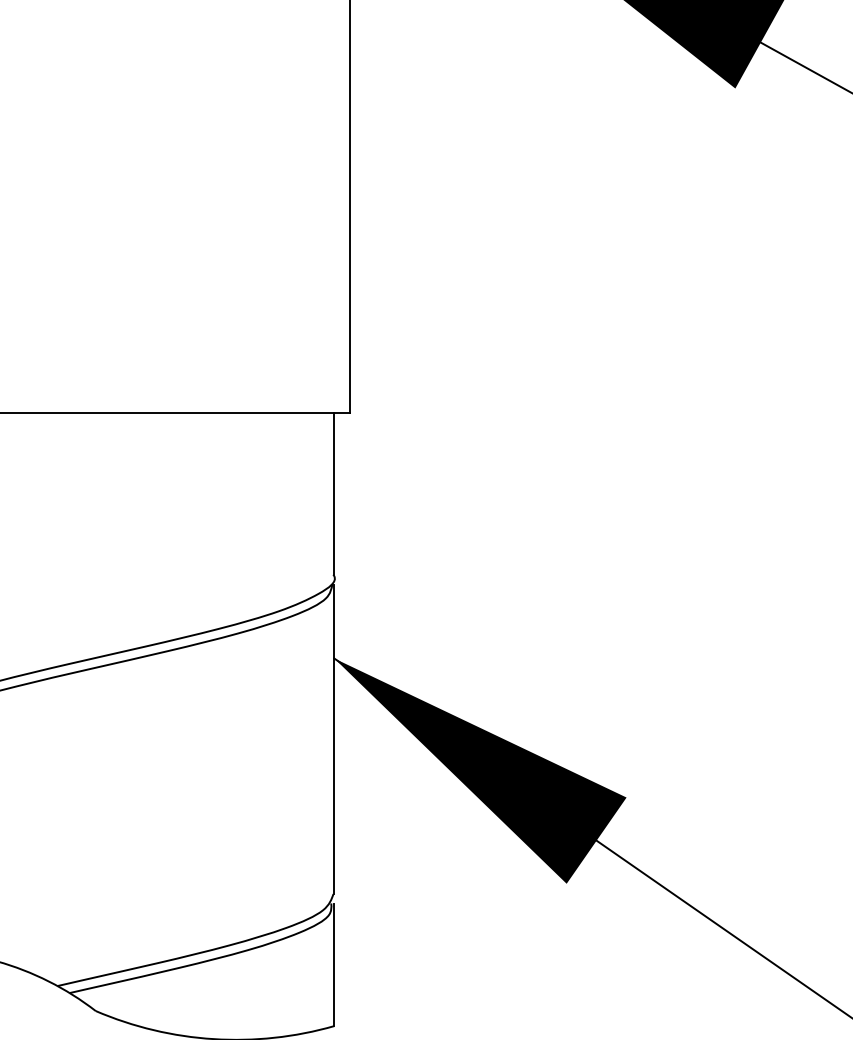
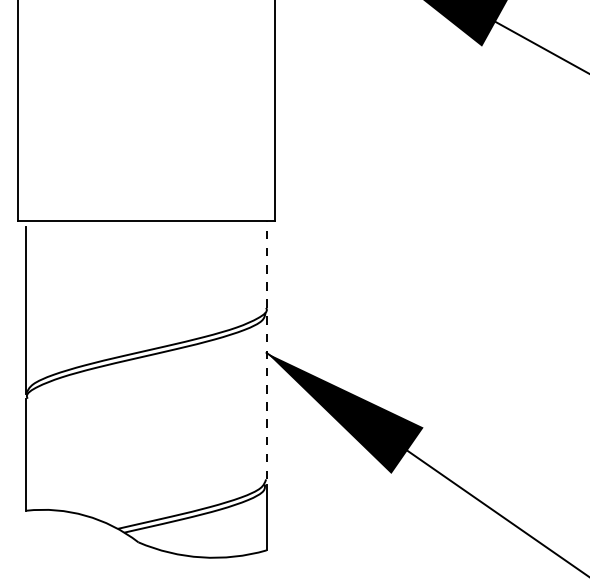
line: (334, 492) -> (266, 263), solid -> dashed
line: (334, 737) -> (266, 395), solid -> dashed

